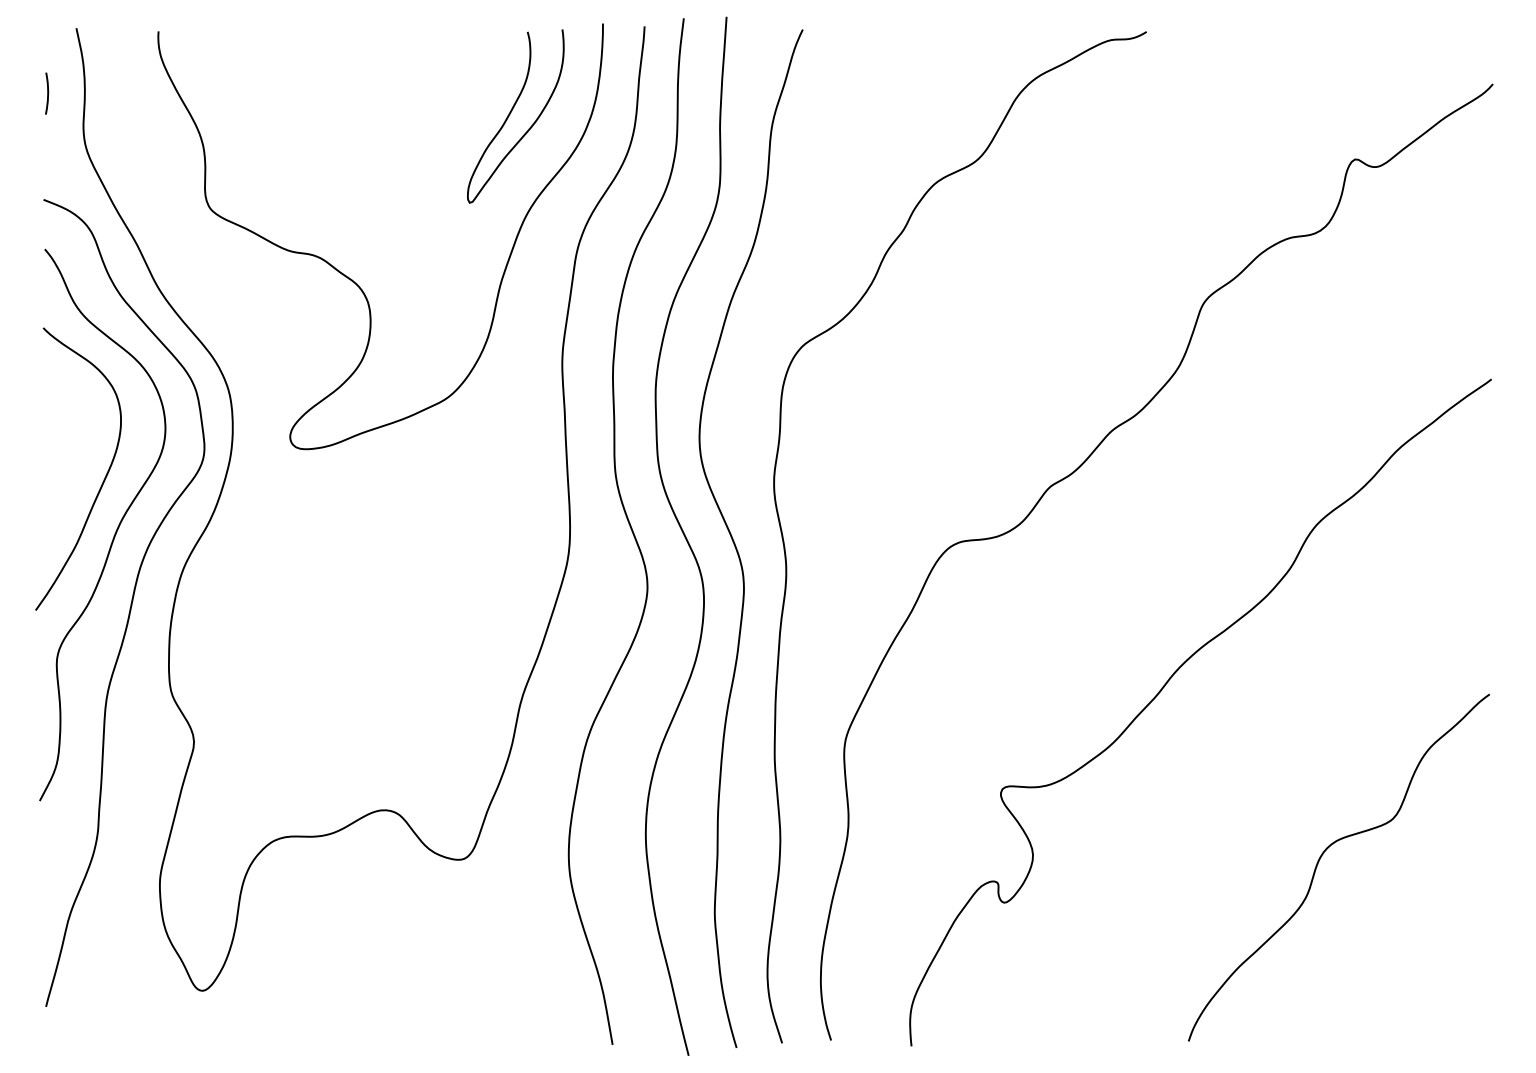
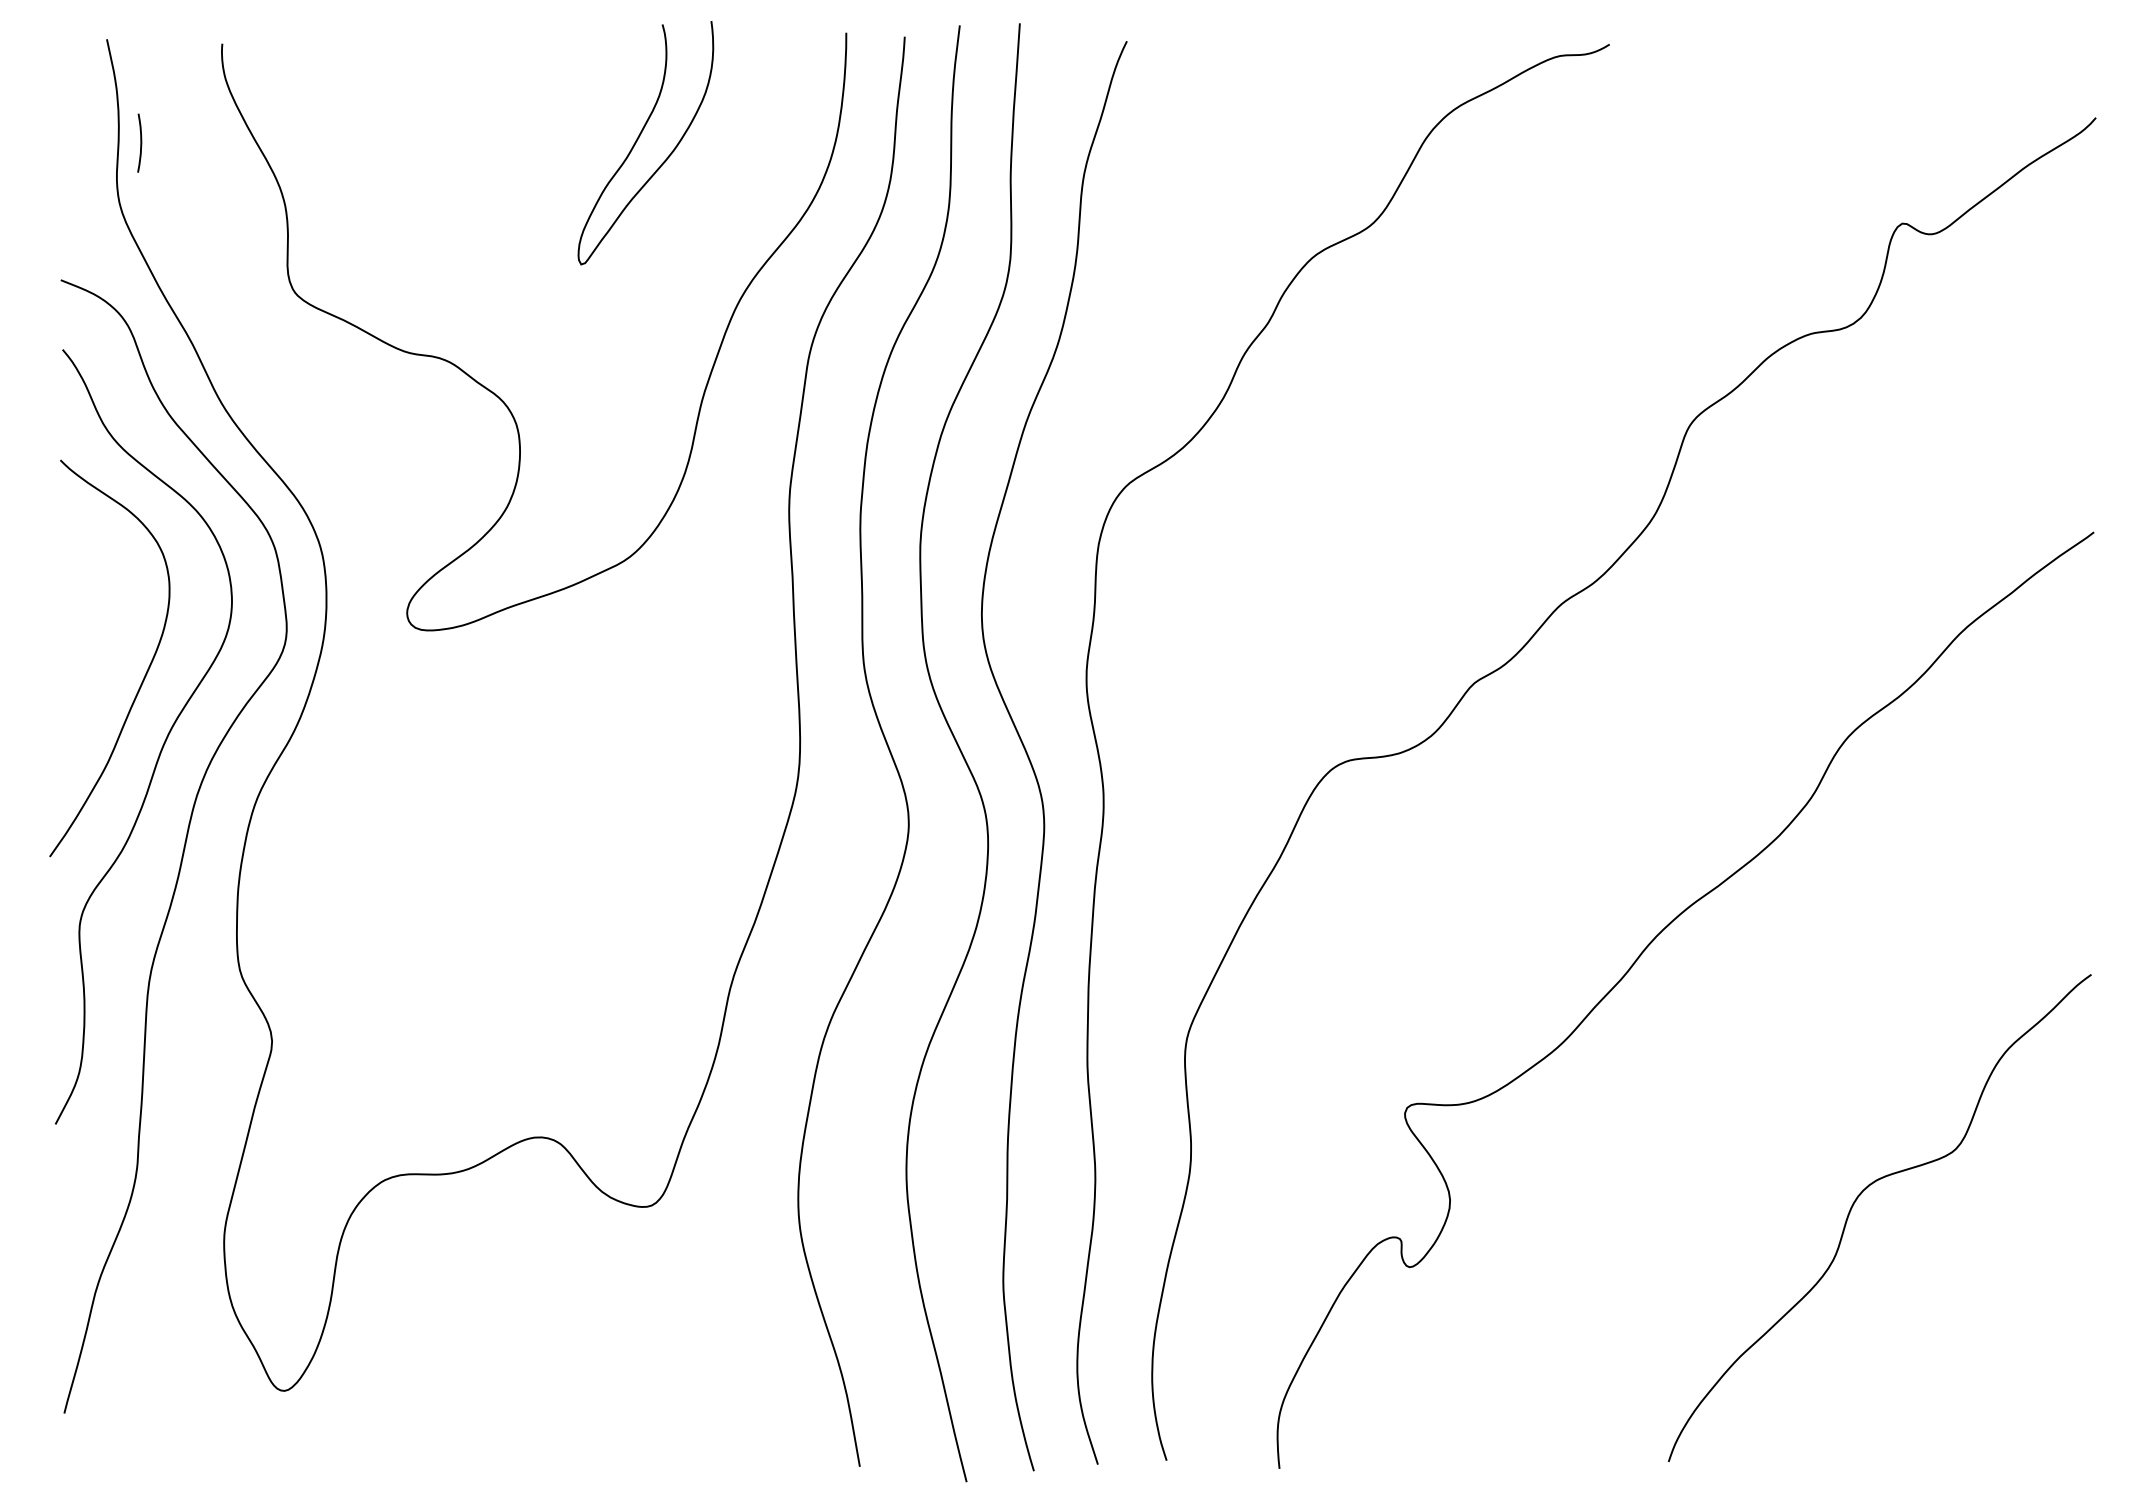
curve: (47, 93) -> (140, 142), moved
curve: (510, 113) -> (638, 139), moved

